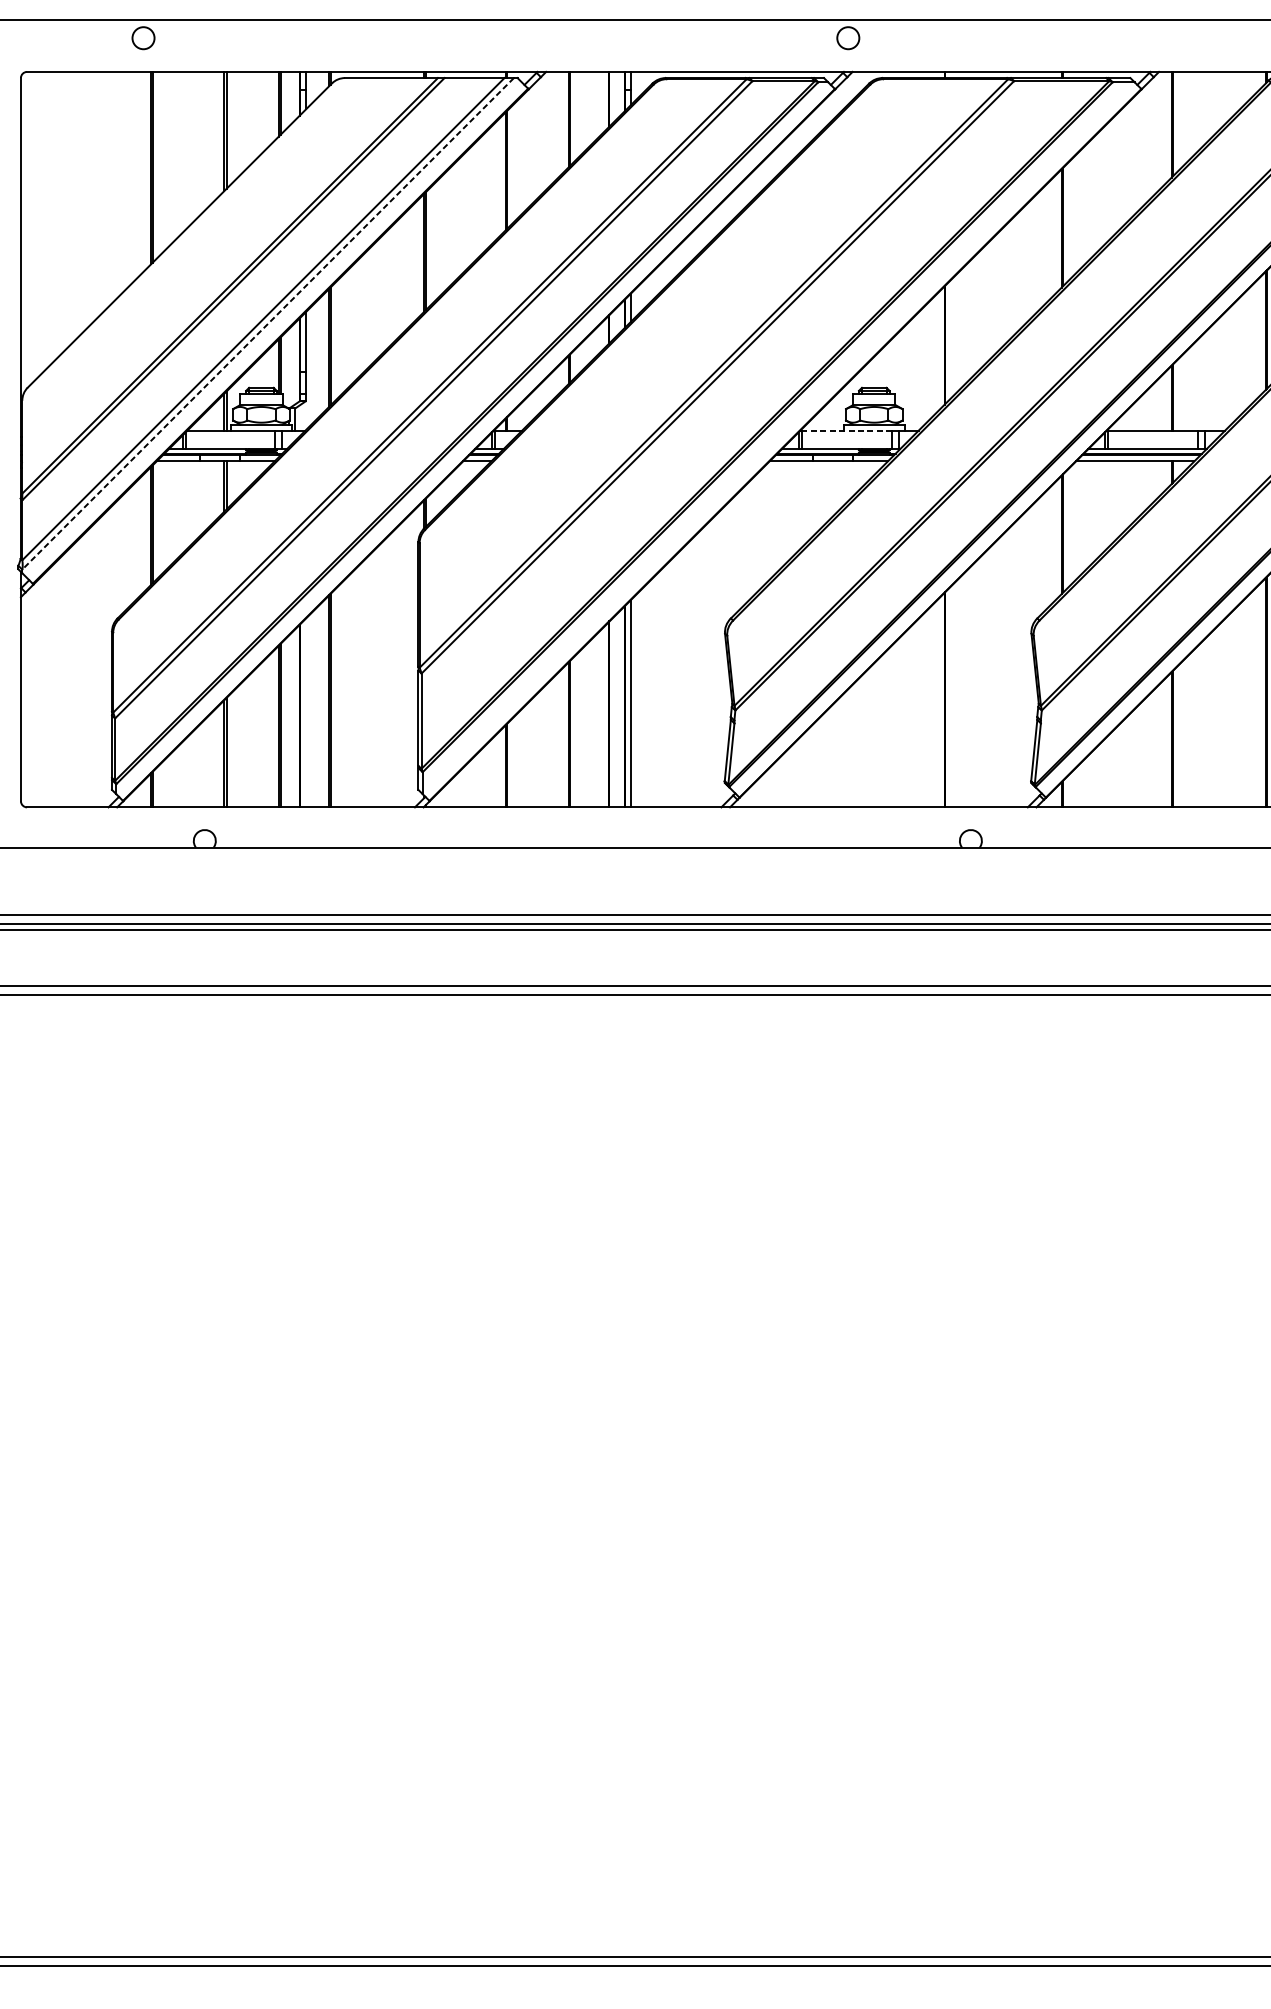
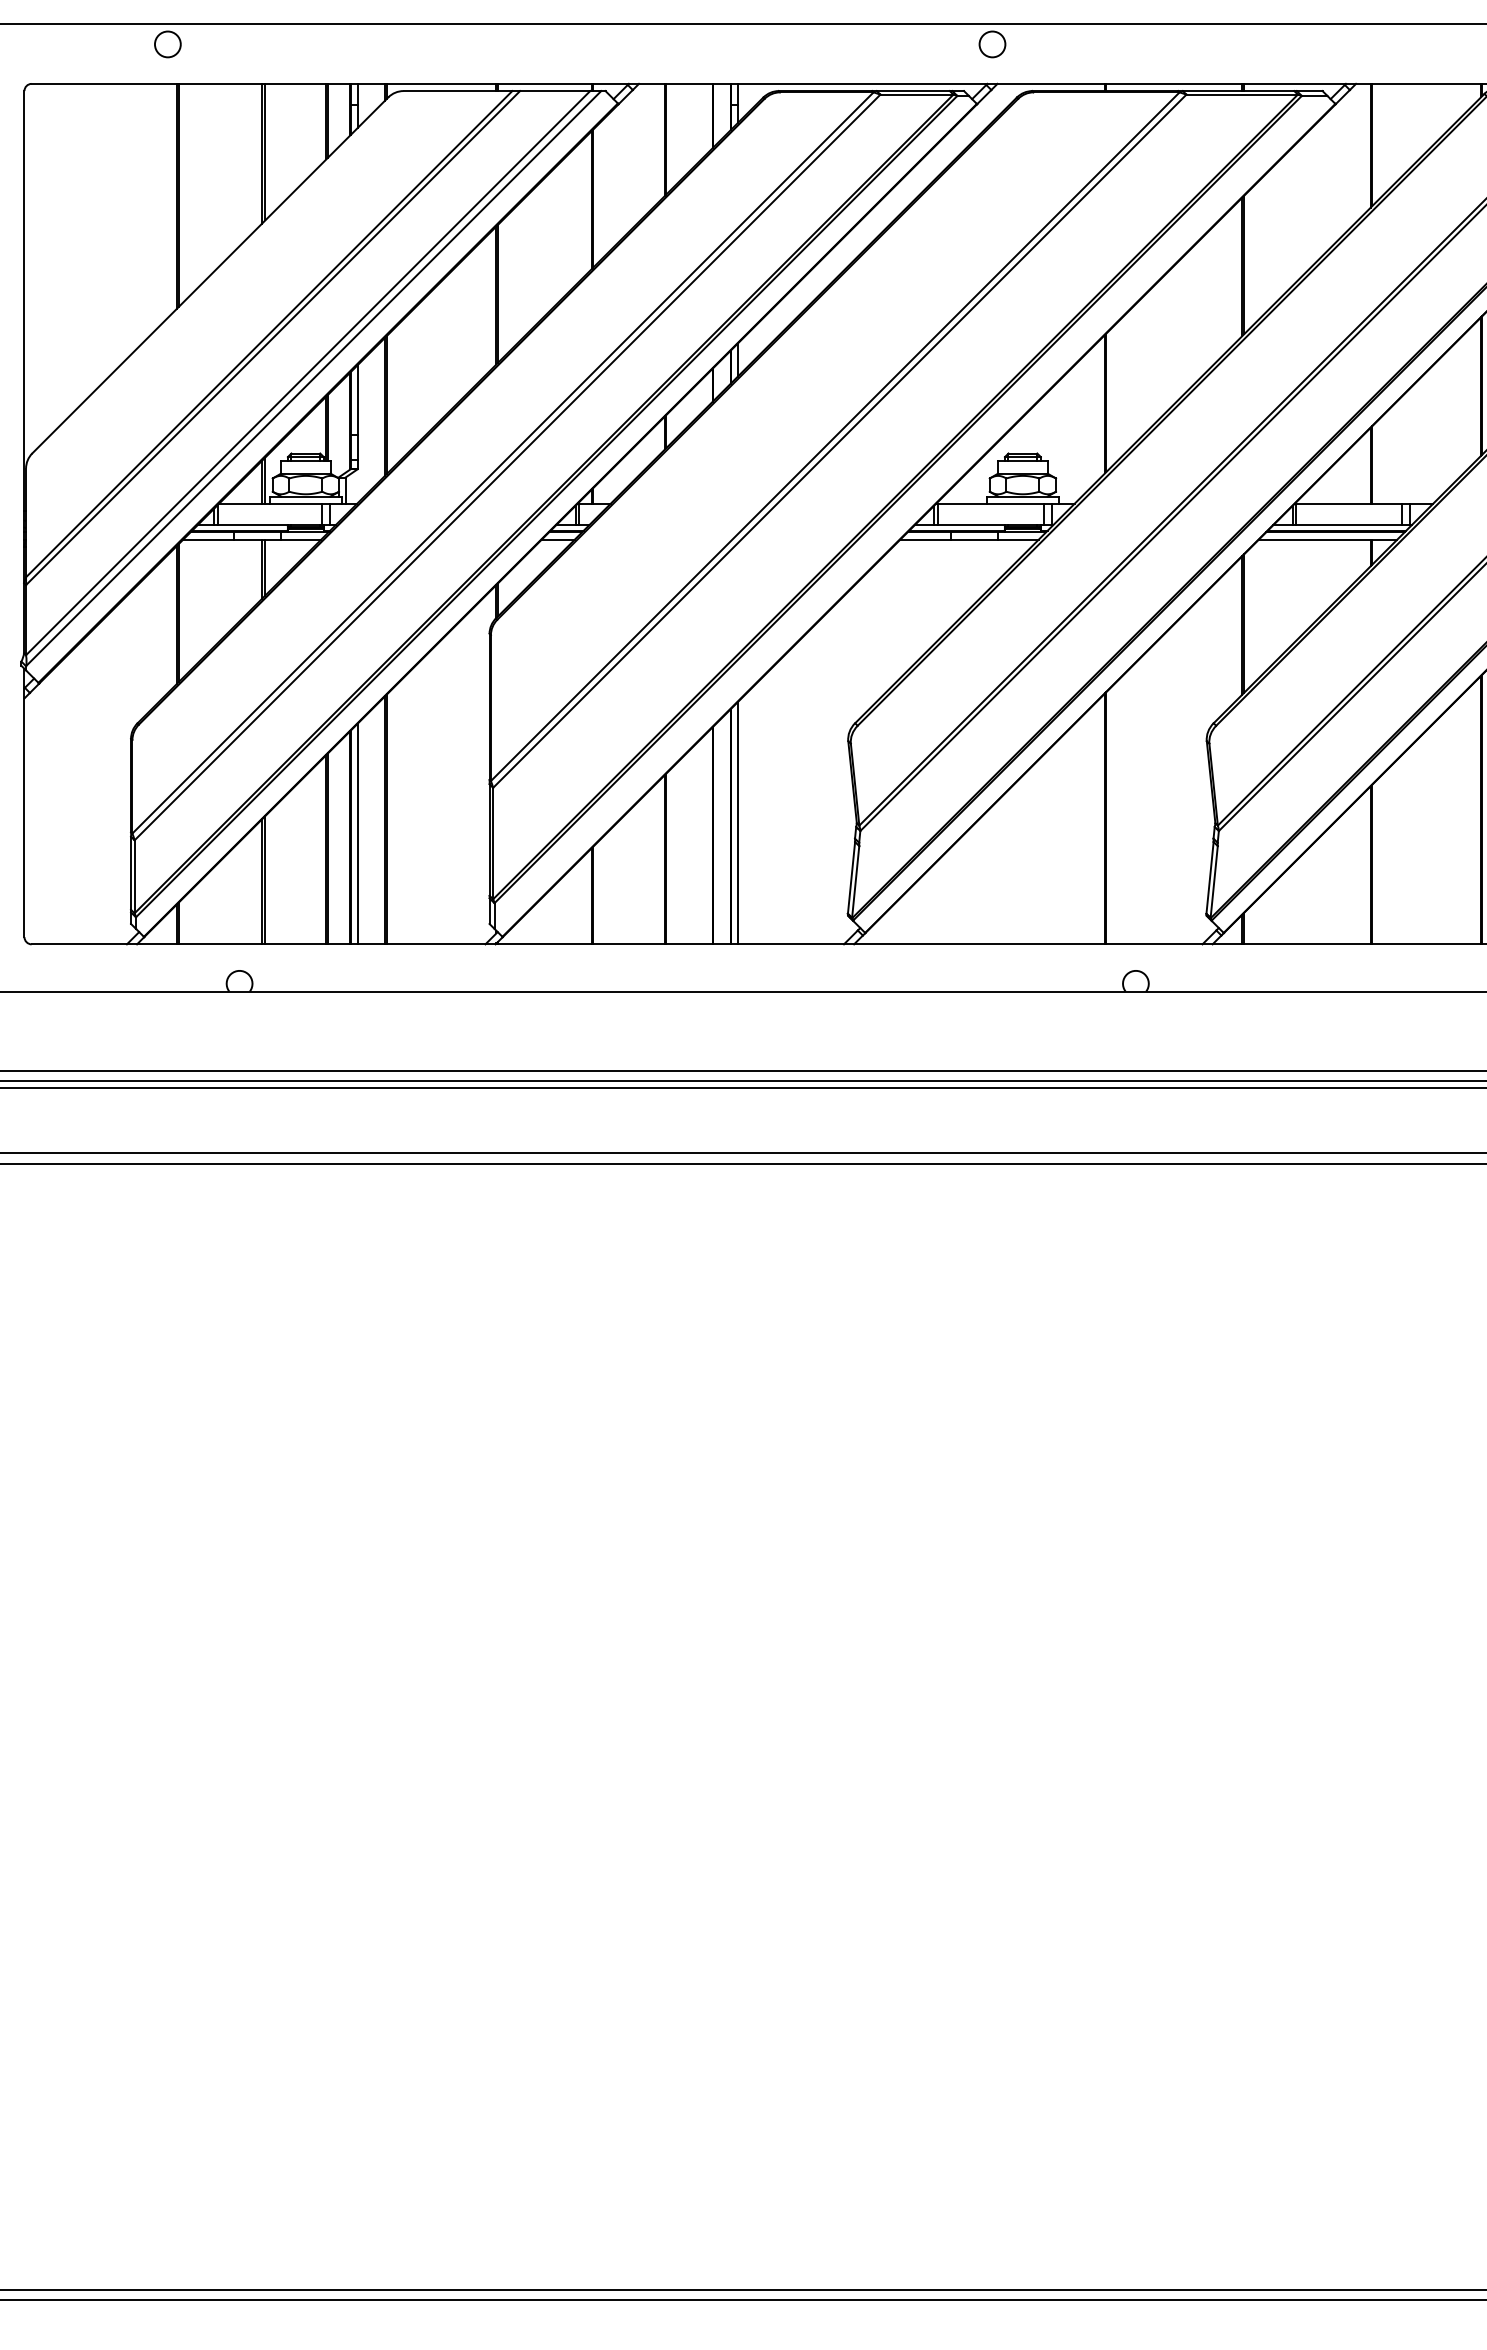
line: (267, 323) -> (313, 378), dashed -> solid
line: (846, 430) -> (990, 503), dashed -> solid
line: (305, 712) -> (357, 833), added

